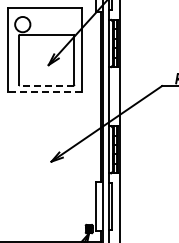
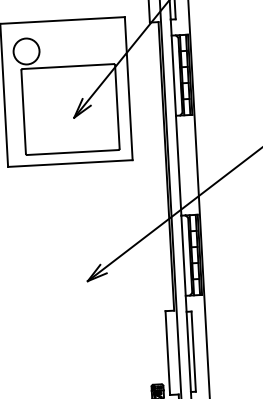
line: (46, 85) -> (72, 152), dashed -> solid
line: (44, 91) -> (69, 162), dashed -> solid

